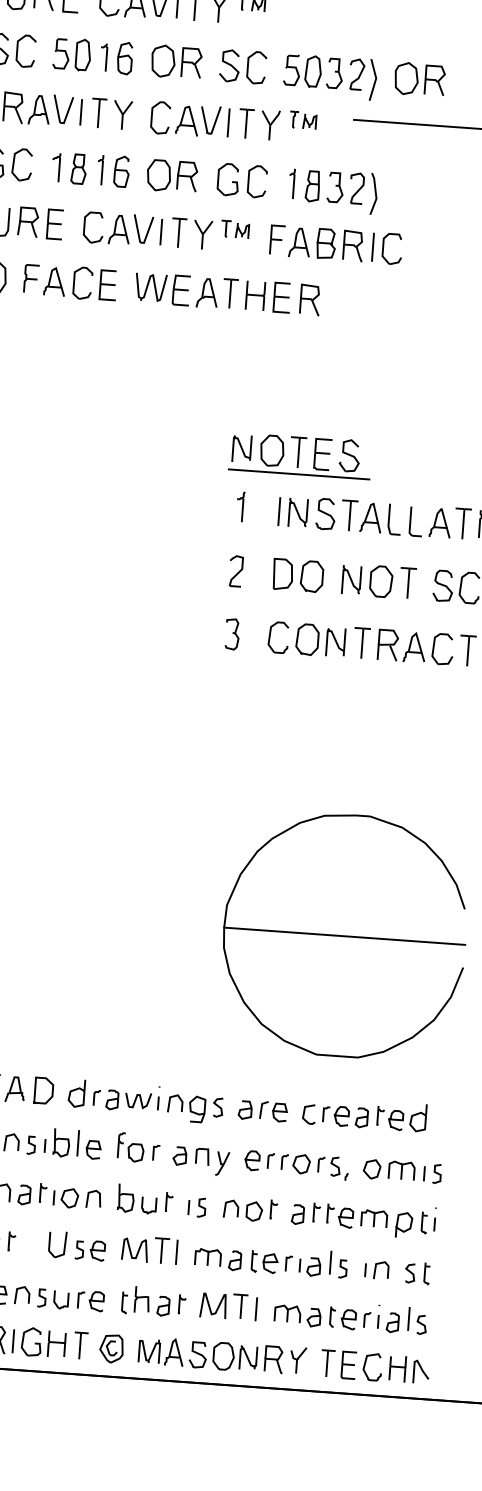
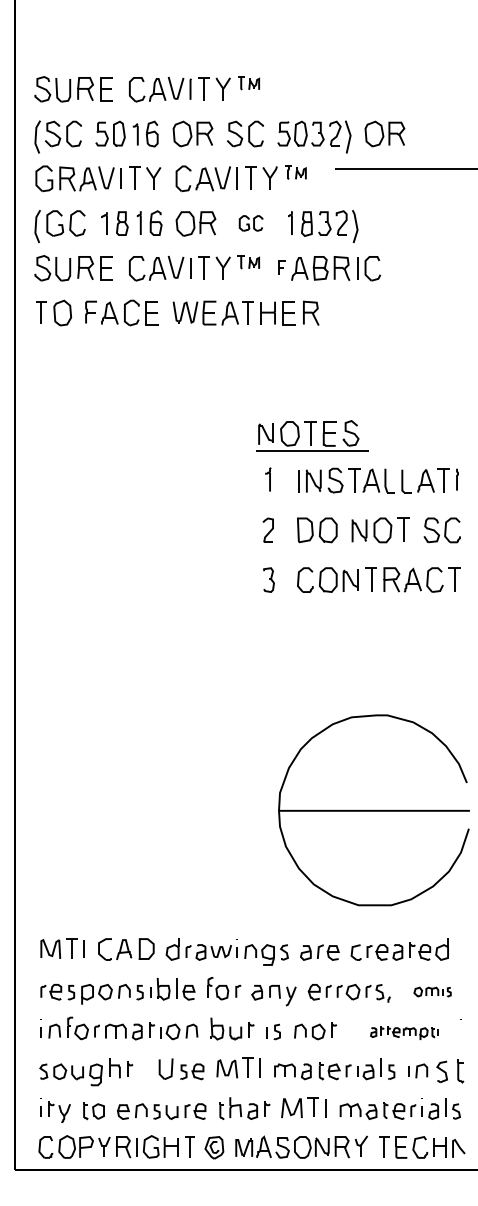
part: (241, 180) -> (250, 223), size x0.6
part: (276, 239) -> (281, 267), size x0.6
part: (402, 1170) -> (432, 991), size x0.6
part: (362, 1221) -> (404, 1033), size x0.6
part: (417, 1273) -> (450, 1071), size x1.4

